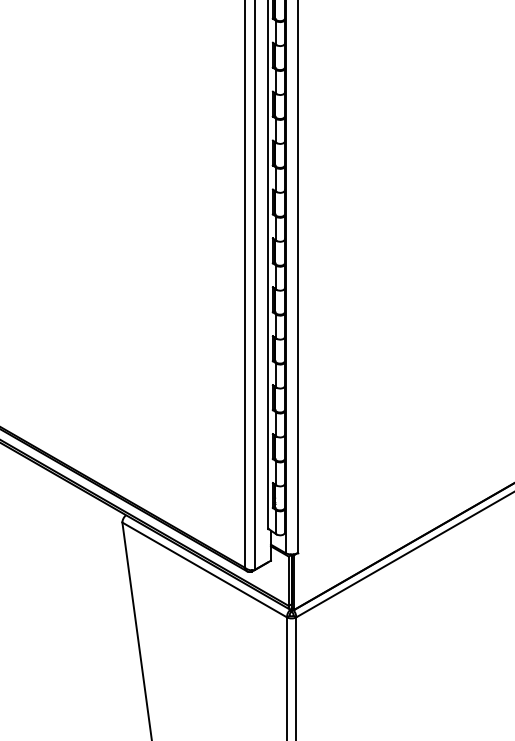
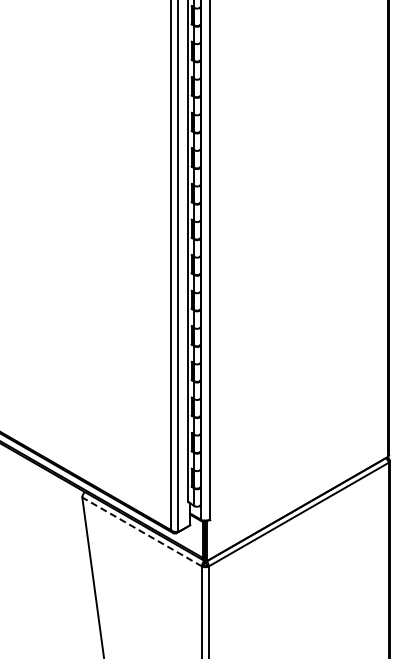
line: (203, 569) -> (141, 531), solid -> dashed

